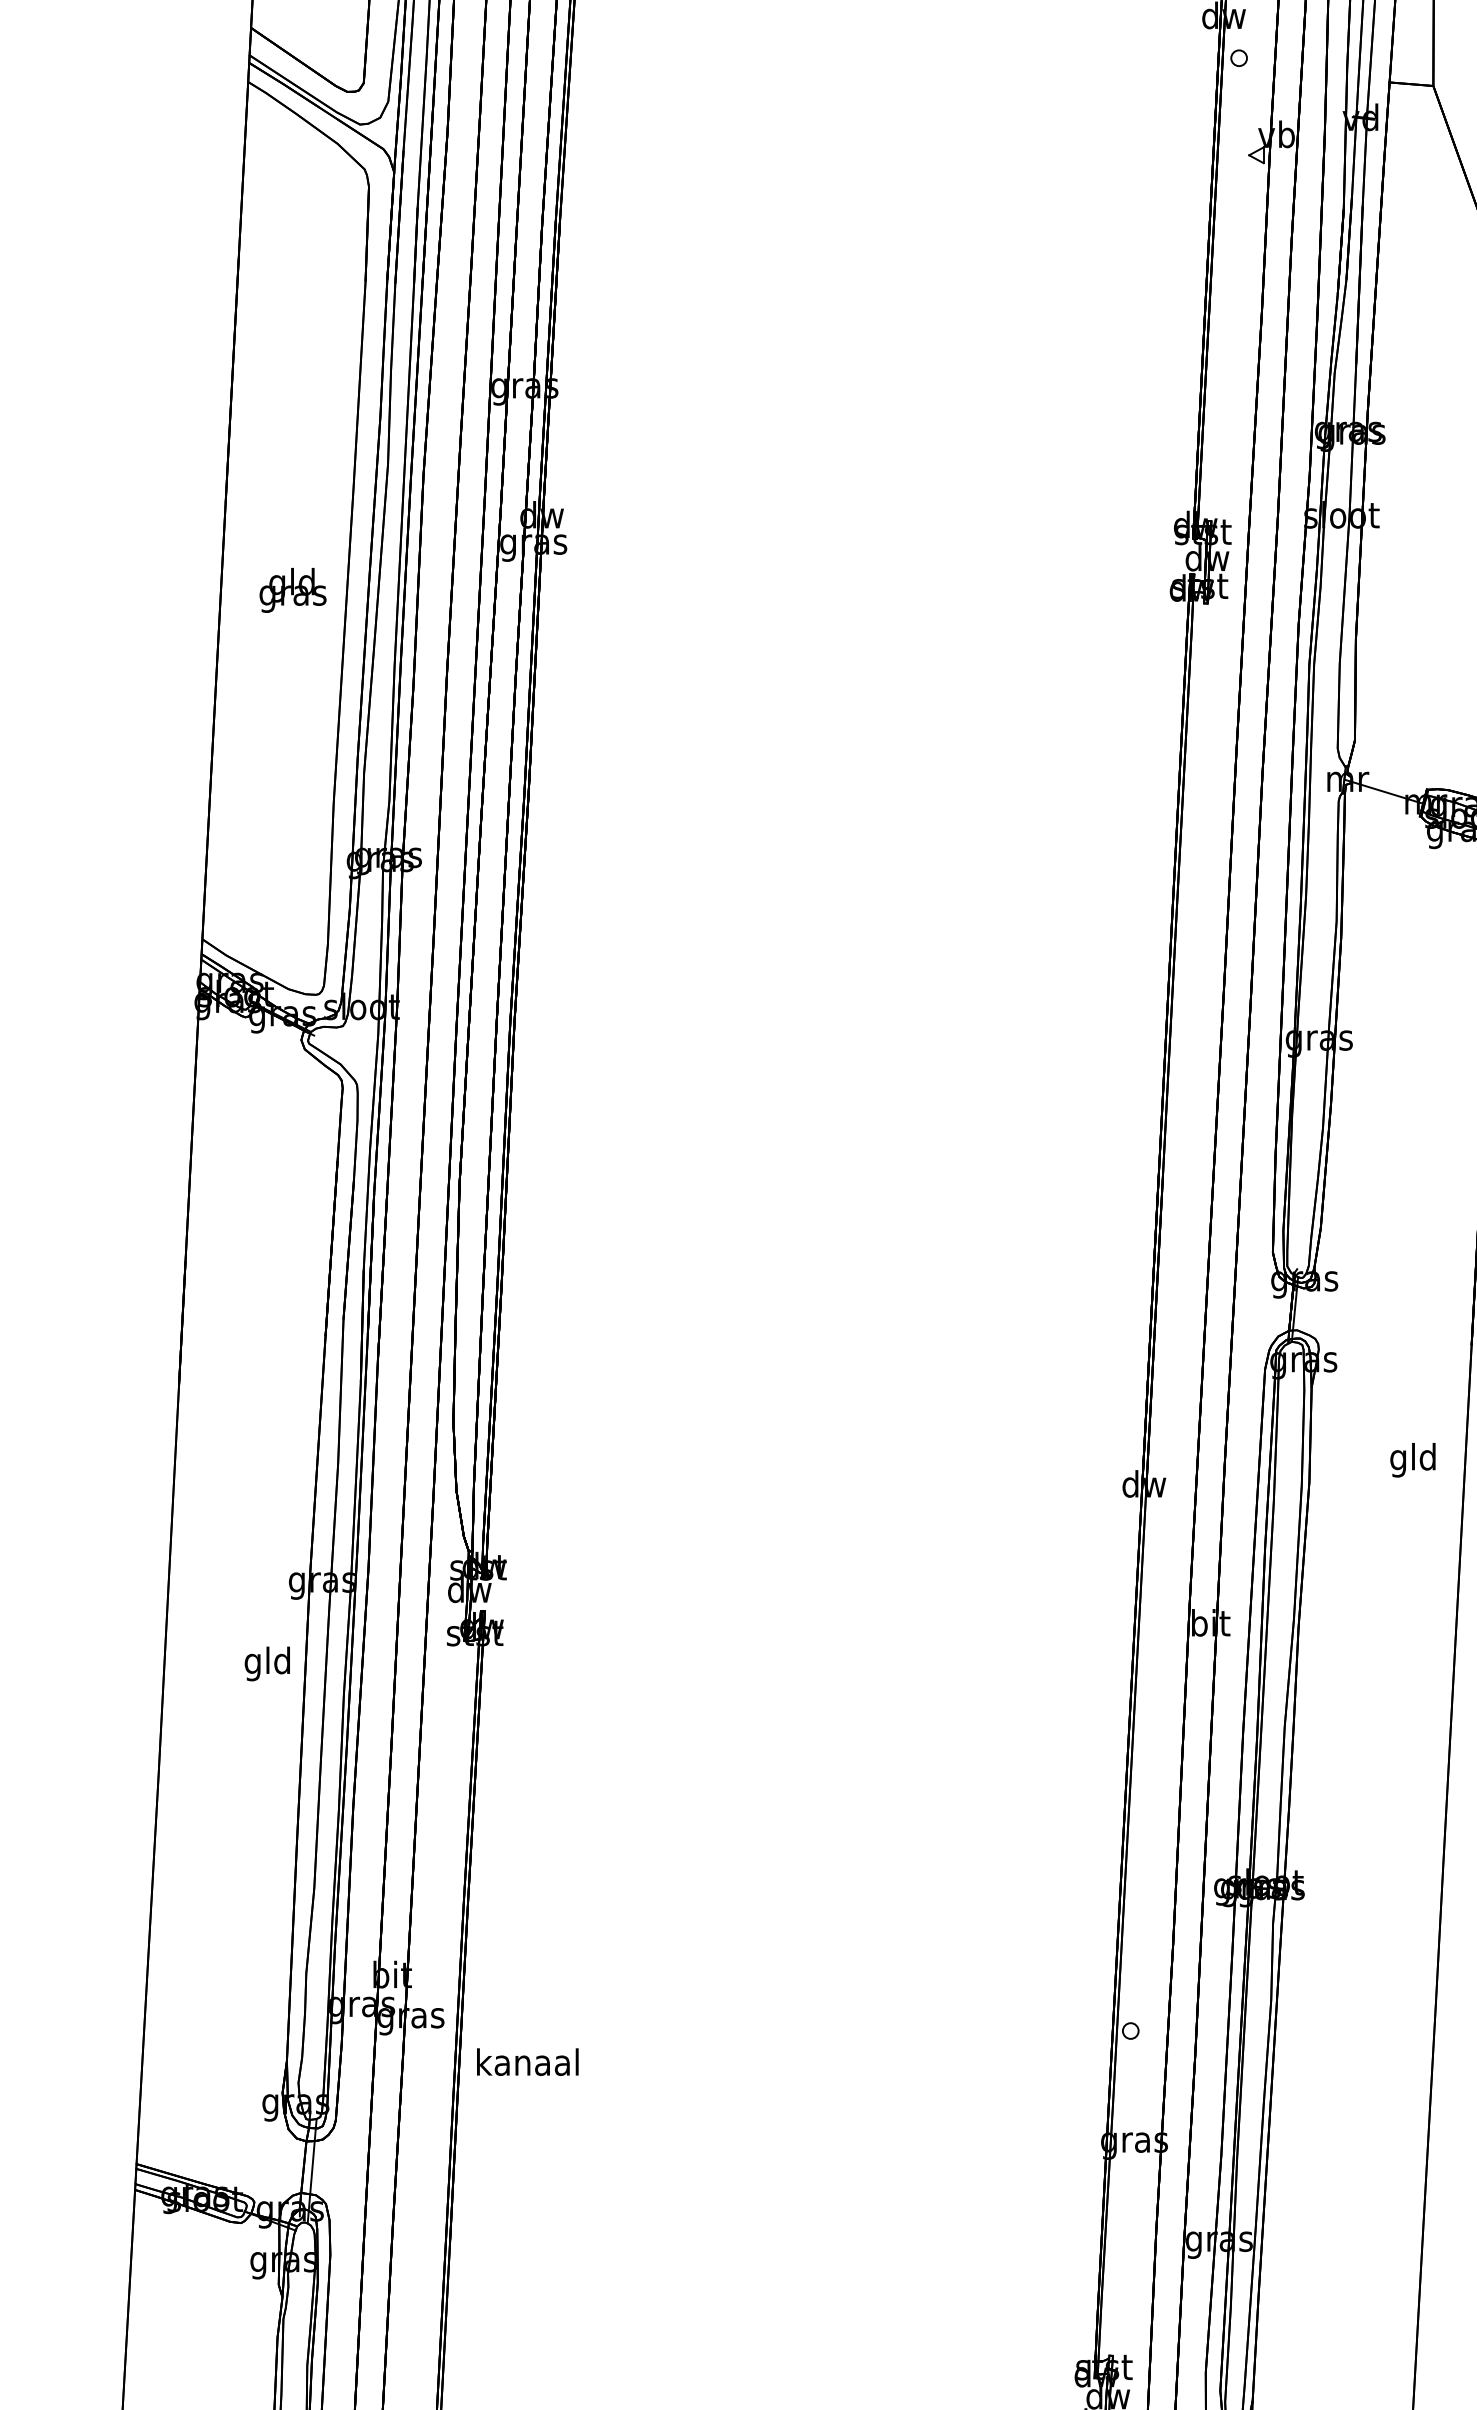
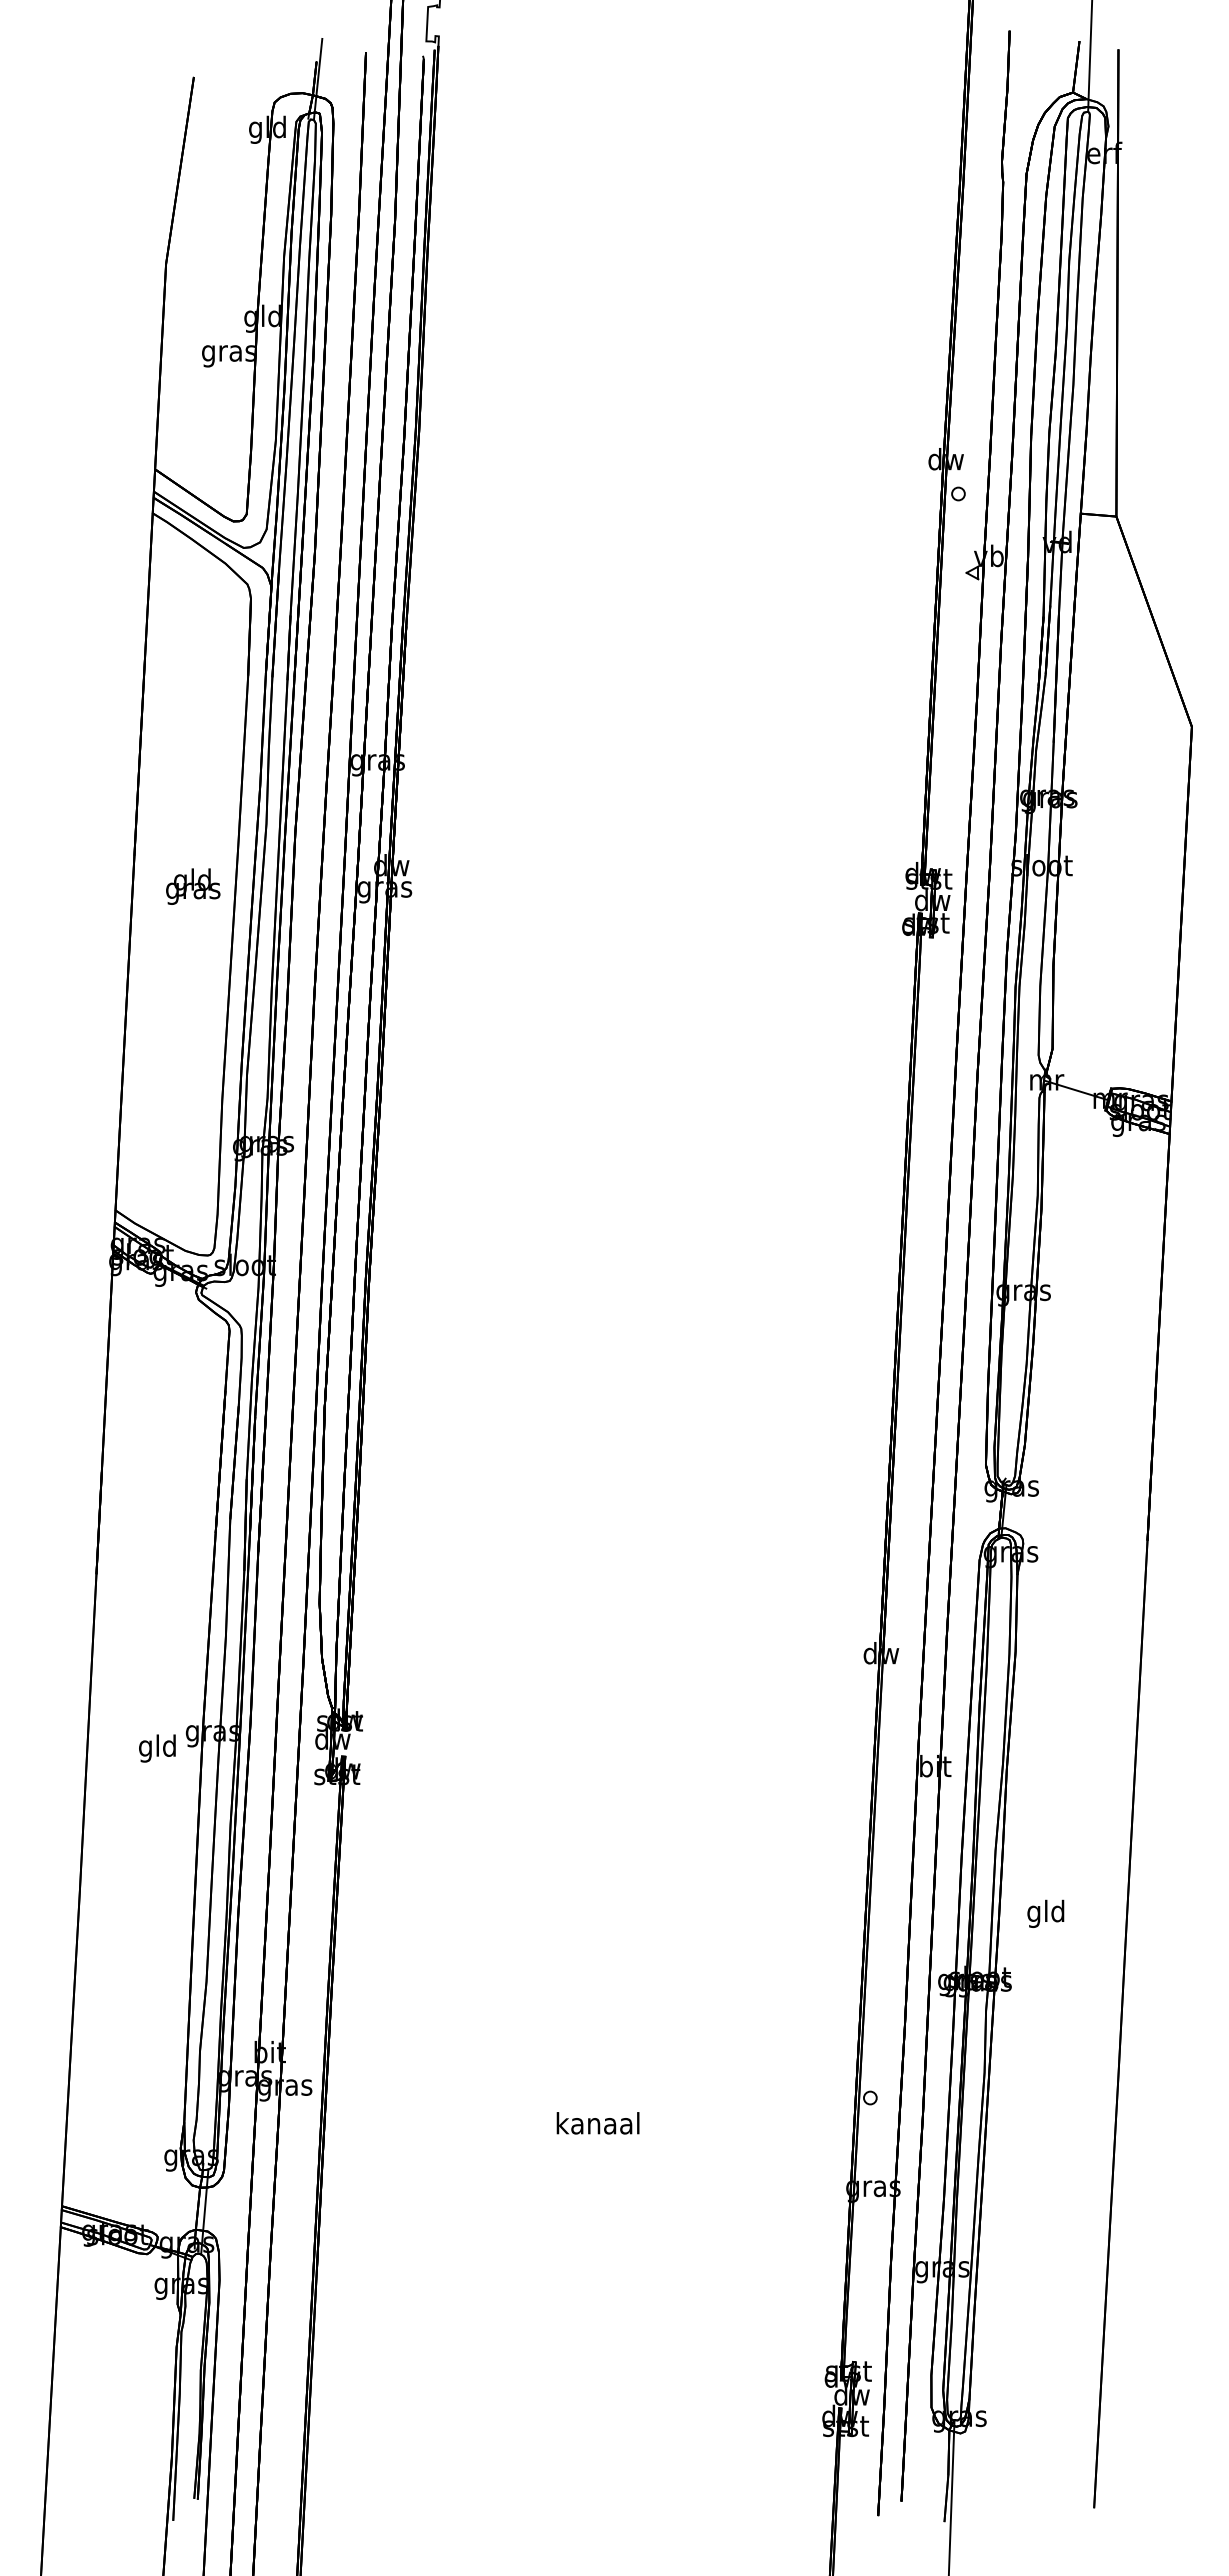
text: (293, 590) -> (193, 886), moved
text: (1412, 1459) -> (1045, 1913), moved
text: (267, 1663) -> (157, 1748), moved
text: (527, 2062) -> (597, 2123), moved

